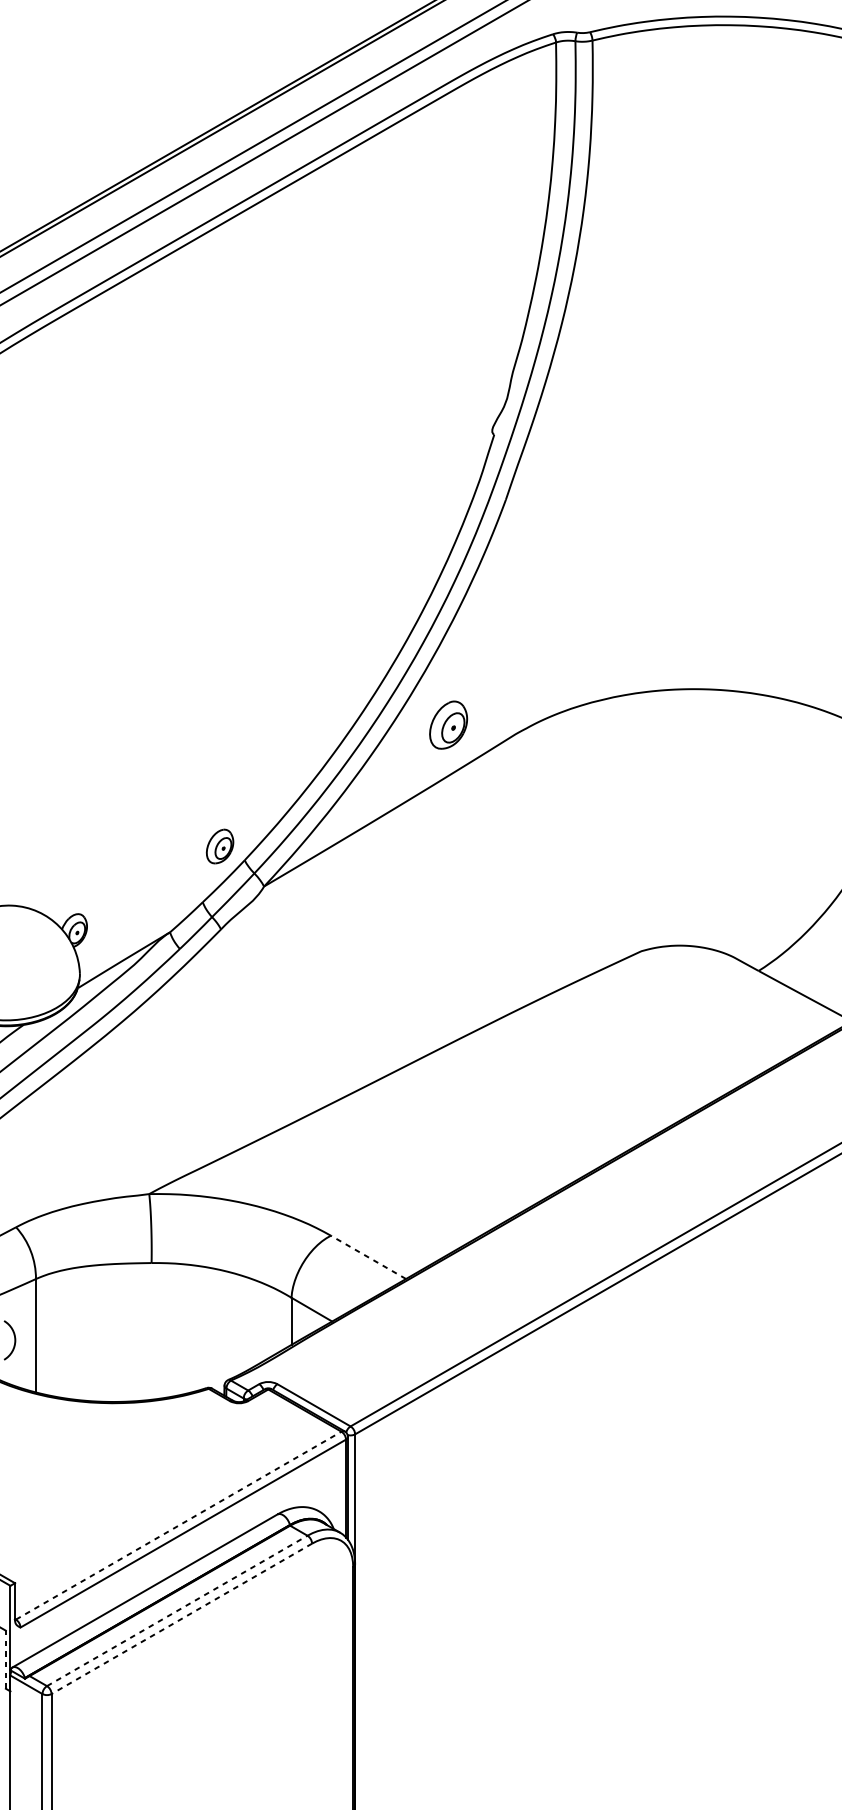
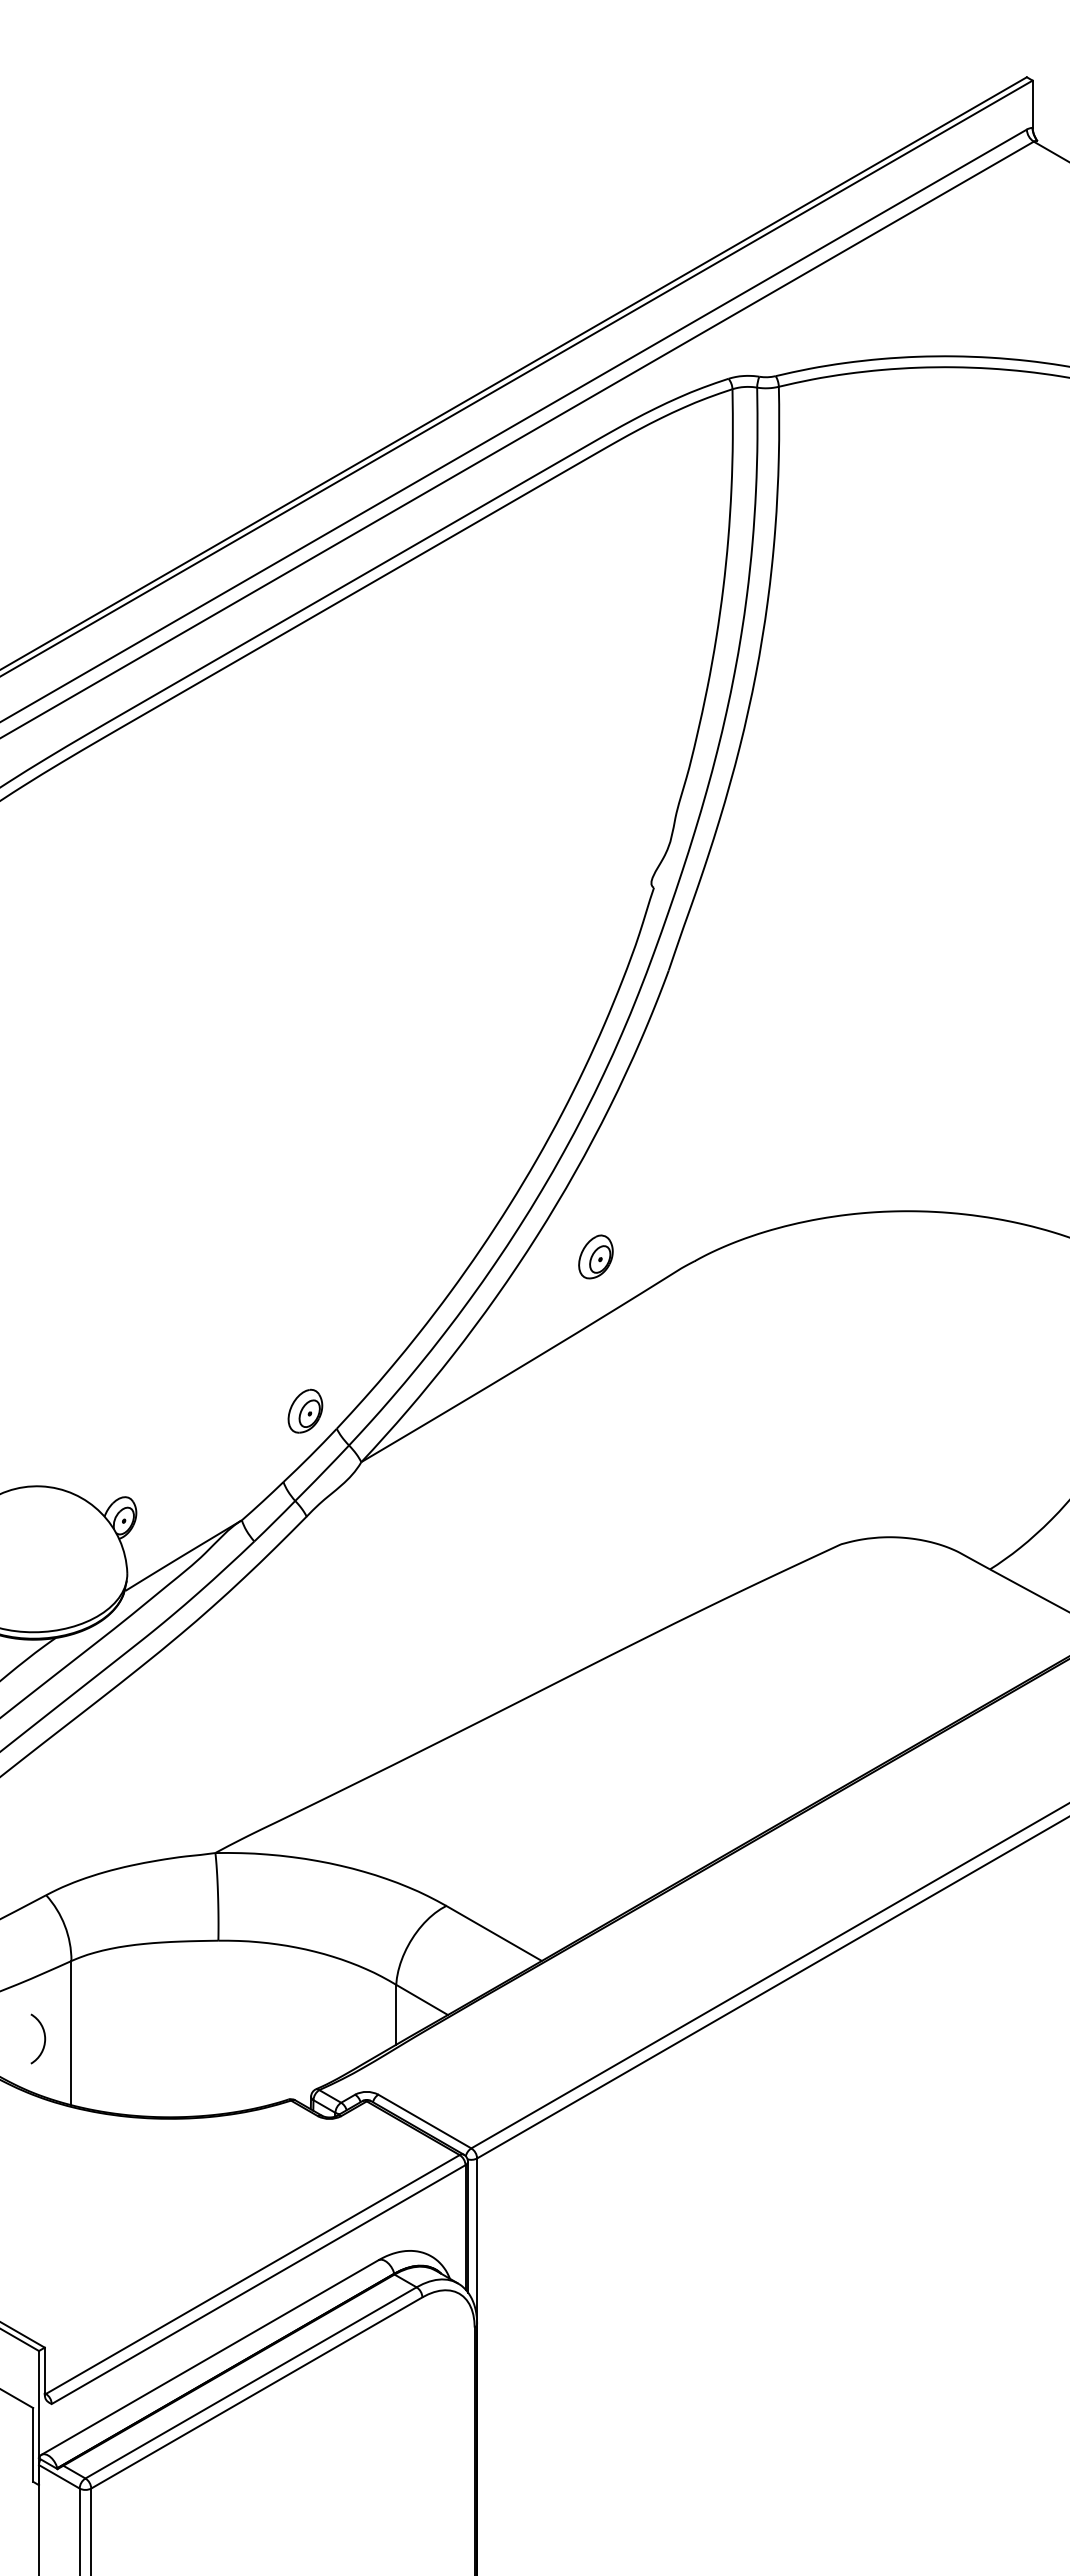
part: (448, 724) -> (595, 1256), size x0.71
line: (368, 1257) -> (493, 1933), dashed -> solid
line: (178, 1525) -> (252, 2274), dashed -> solid
line: (177, 1610) -> (251, 2382), dashed -> solid
line: (181, 1619) -> (256, 2393), dashed -> solid
line: (6, 1659) -> (33, 2444), dashed -> solid

